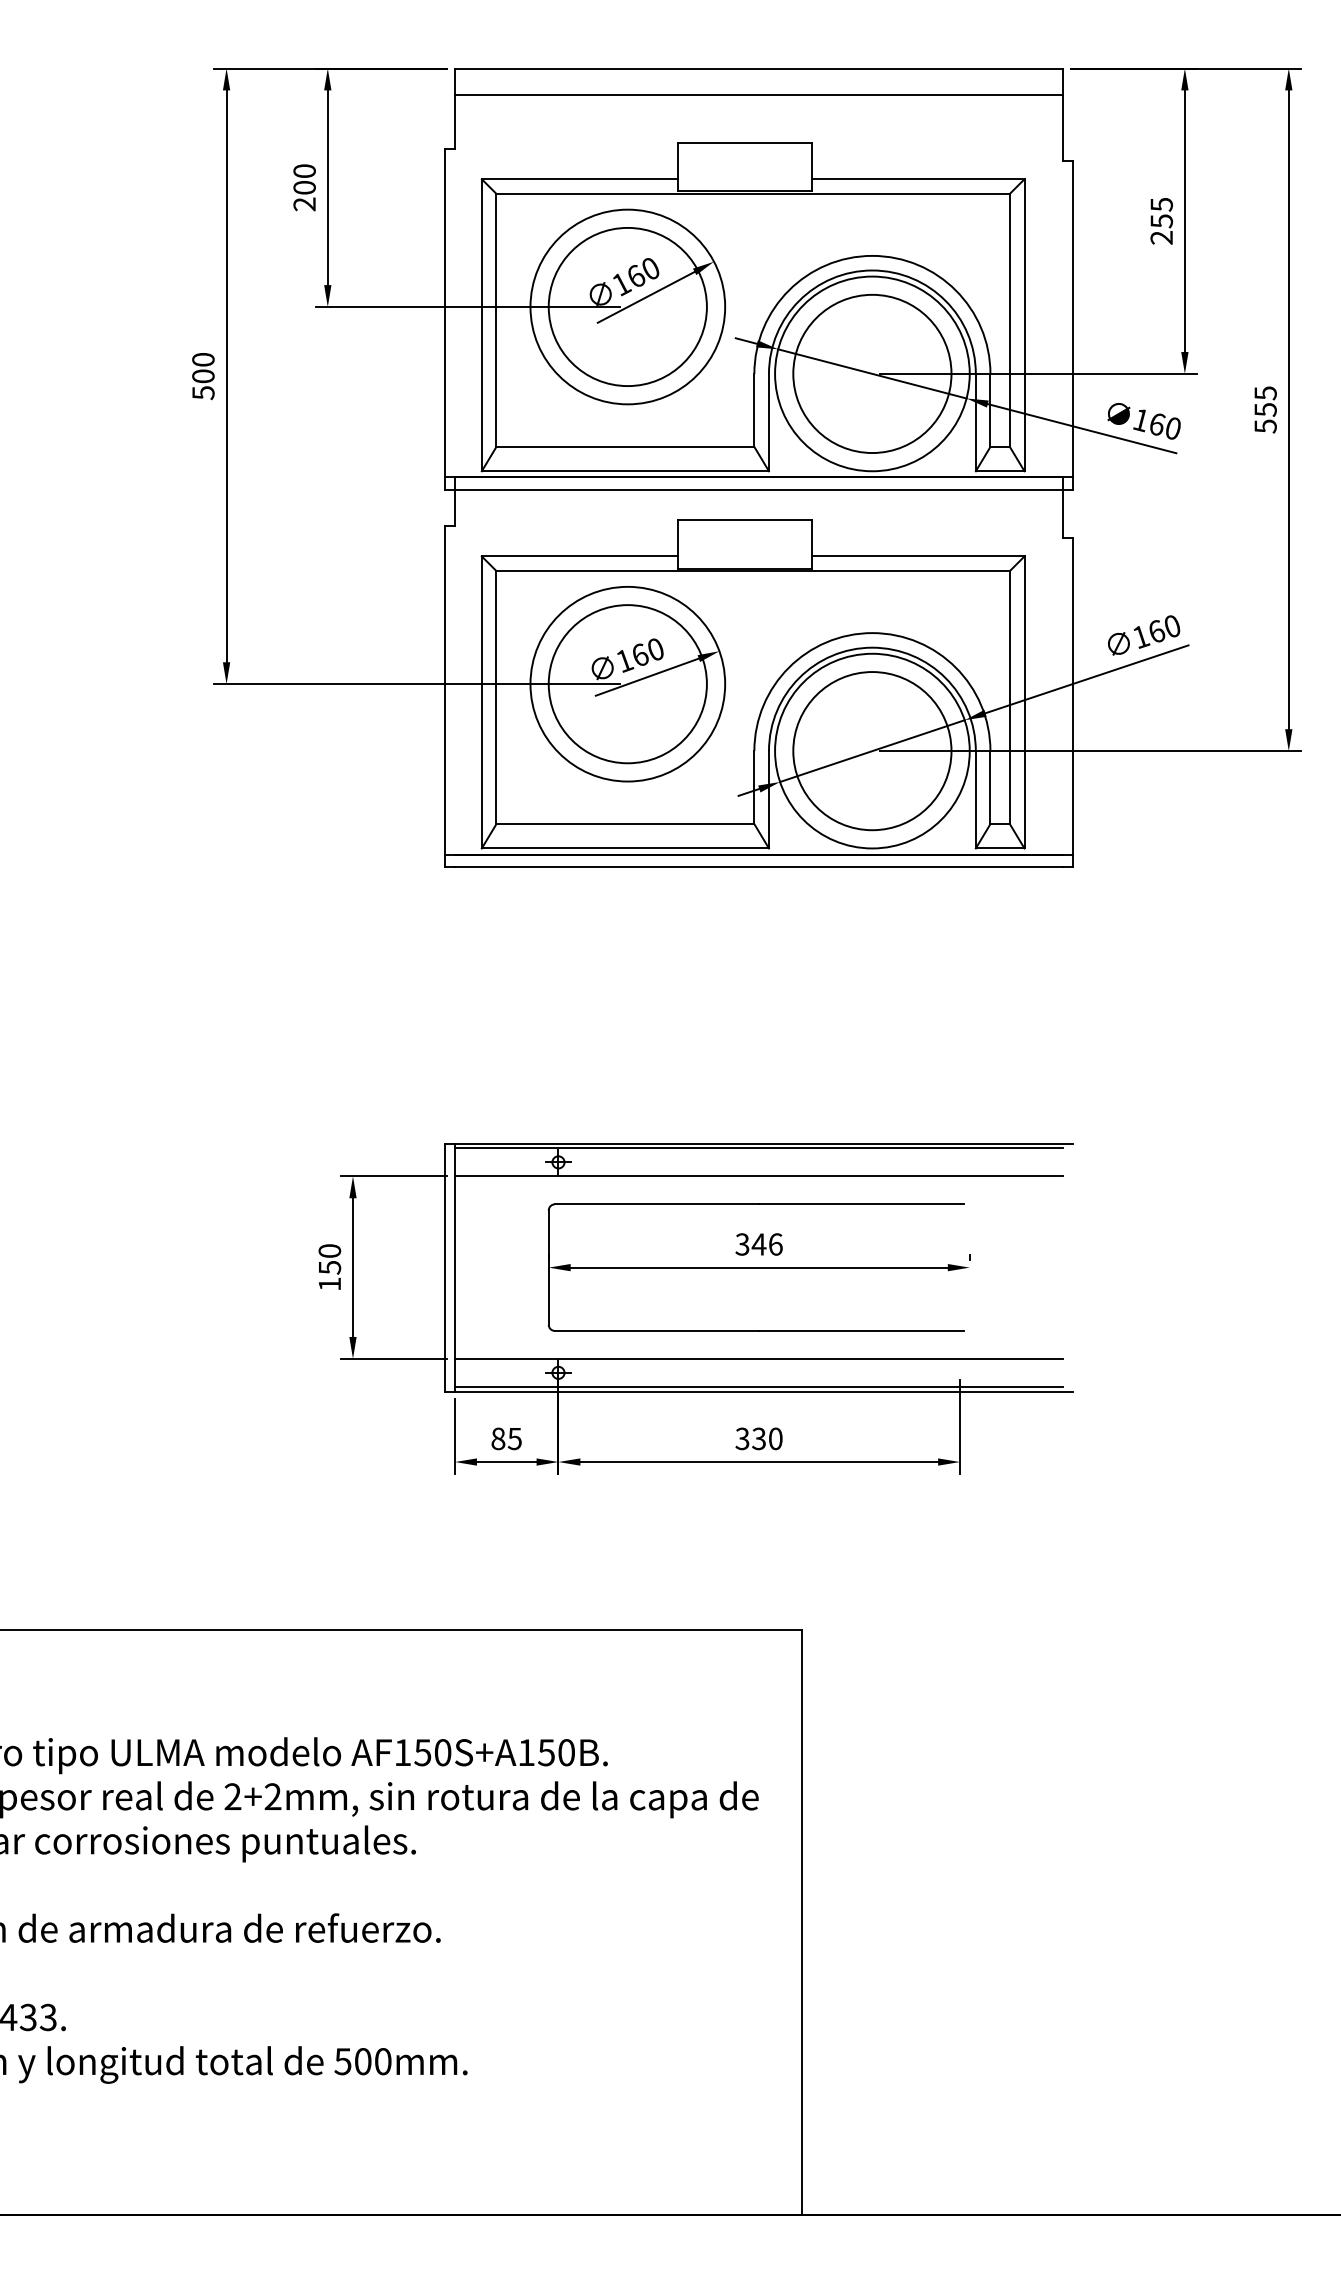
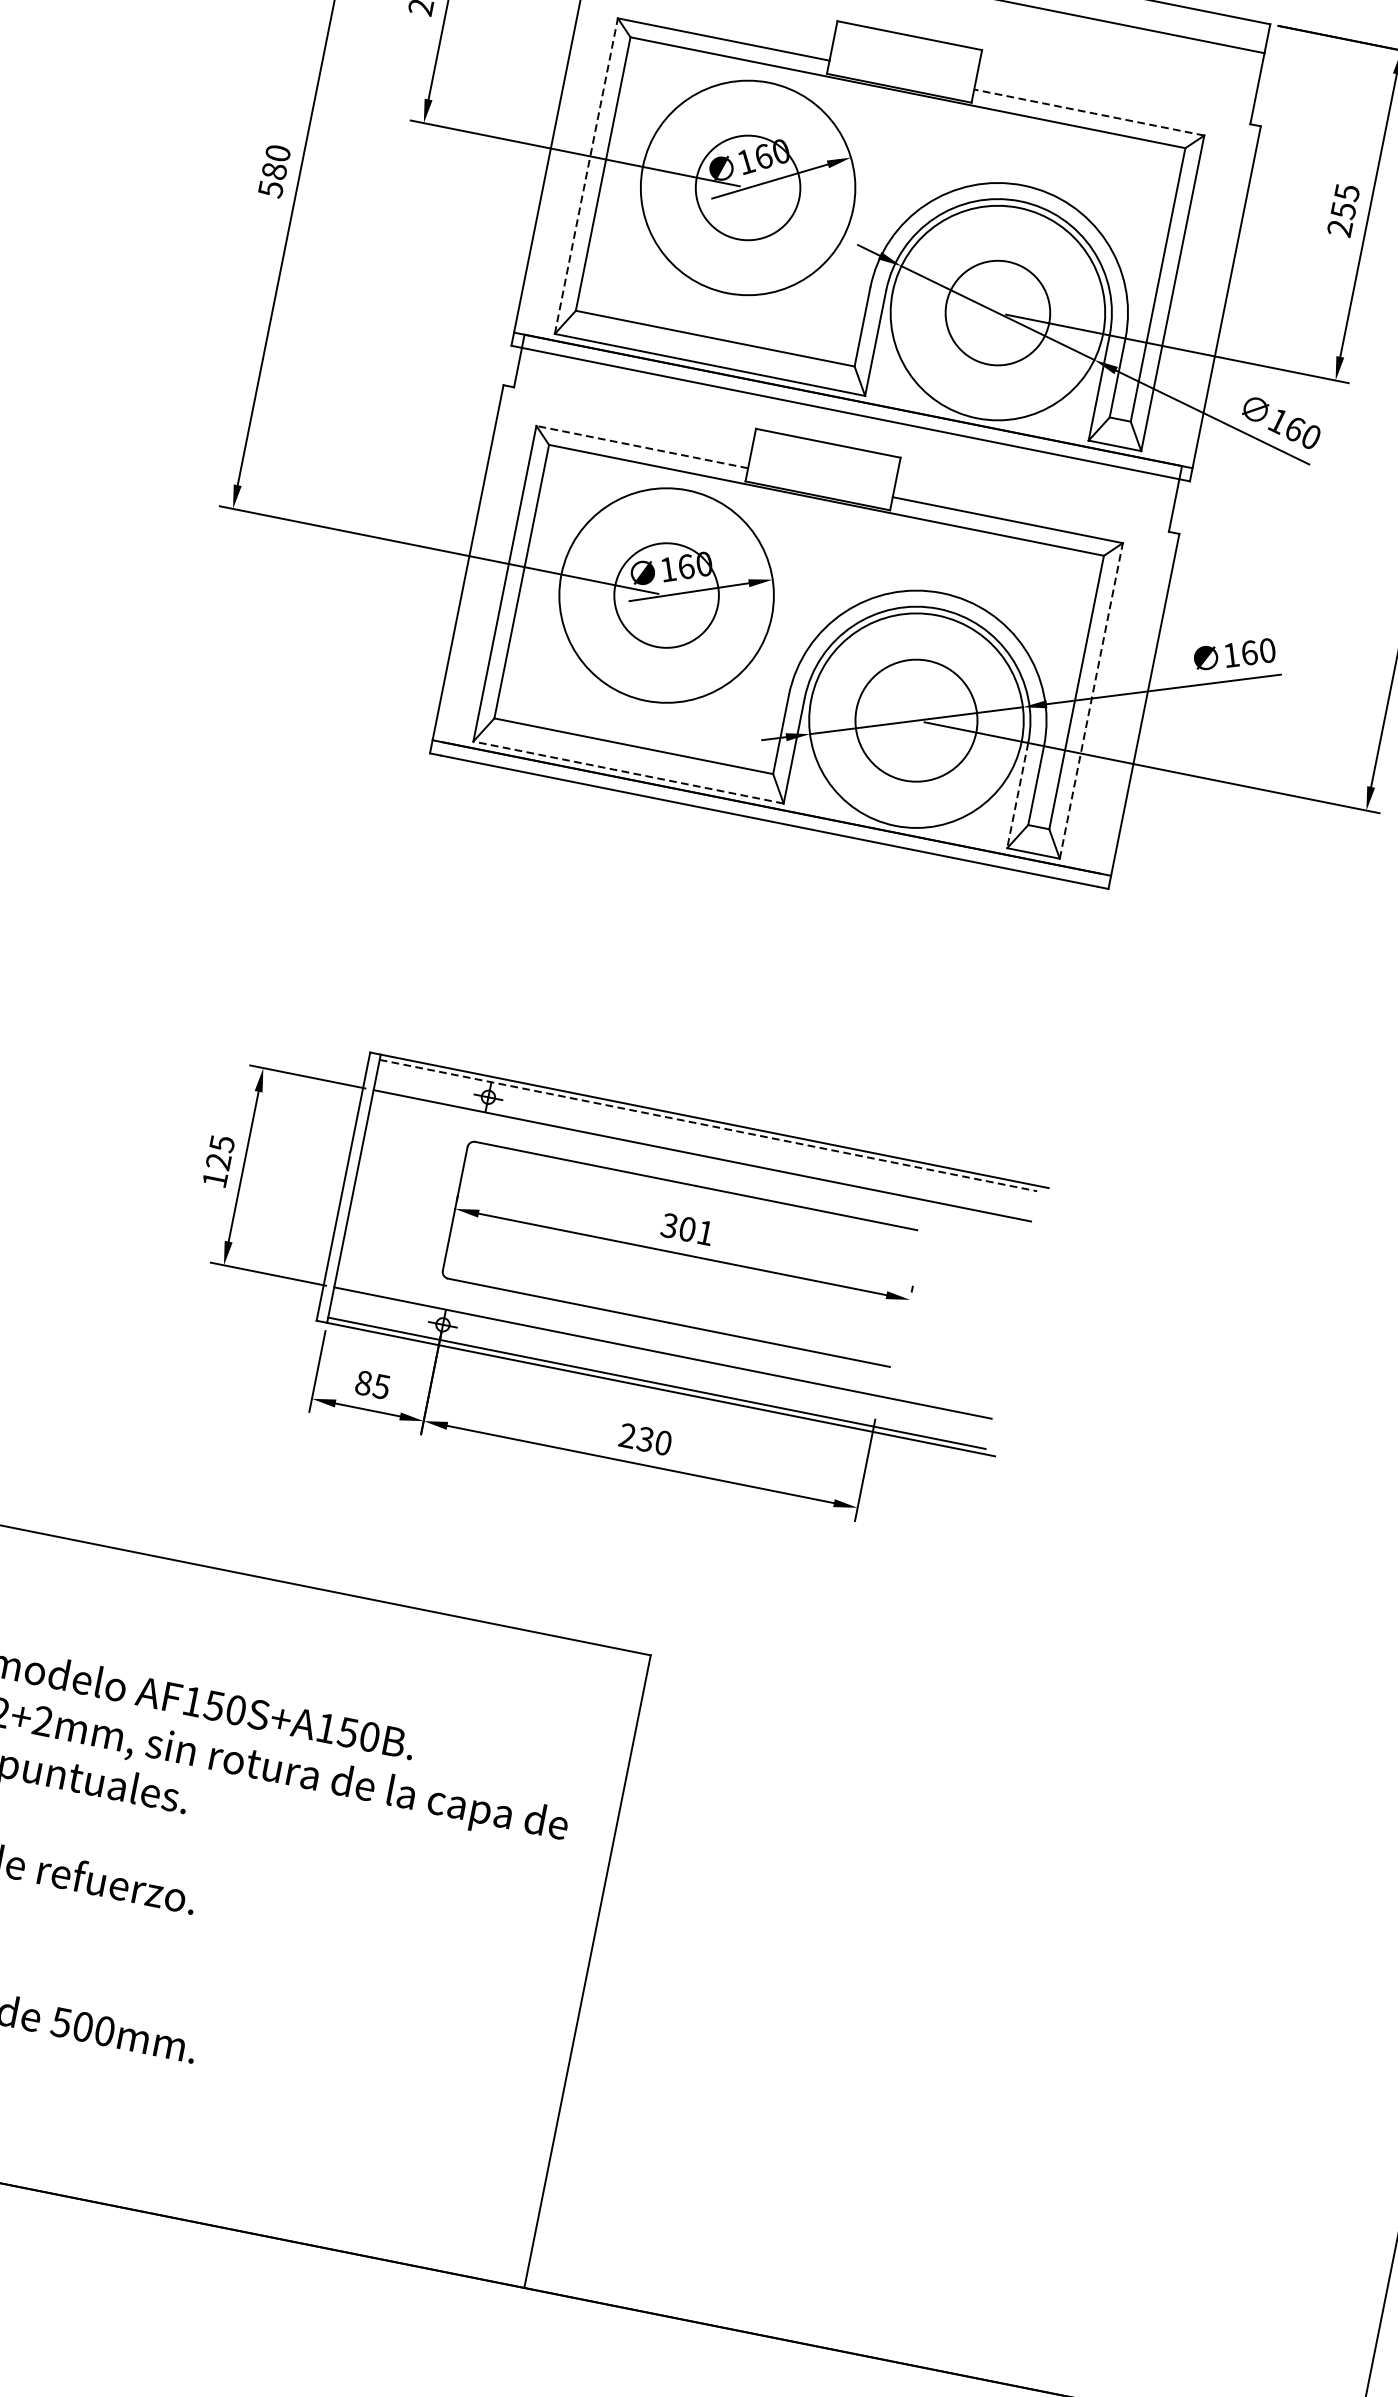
line: (917, 179) -> (1088, 112), solid -> dashed
circle: (627, 306) -> (747, 187), size x0.6
line: (481, 324) -> (586, 175), solid -> dashed
circle: (872, 373) -> (998, 312), size x0.6
text: (203, 376) -> (274, 171), 500 -> 580
line: (579, 556) -> (641, 447), solid -> dashed
circle: (627, 684) -> (666, 595), size x0.6
line: (1024, 701) -> (1091, 699), solid -> dashed
circle: (872, 751) -> (916, 721), size x0.7
line: (975, 799) -> (1017, 795), solid -> dashed
line: (625, 848) -> (628, 772), solid -> dashed
line: (759, 1148) -> (708, 1125), solid -> dashed
text: (766, 1244) -> (695, 1230), 346 -> 301
text: (329, 1259) -> (220, 1152), 150 -> 125
text: (742, 1439) -> (627, 1436), 330 -> 230

